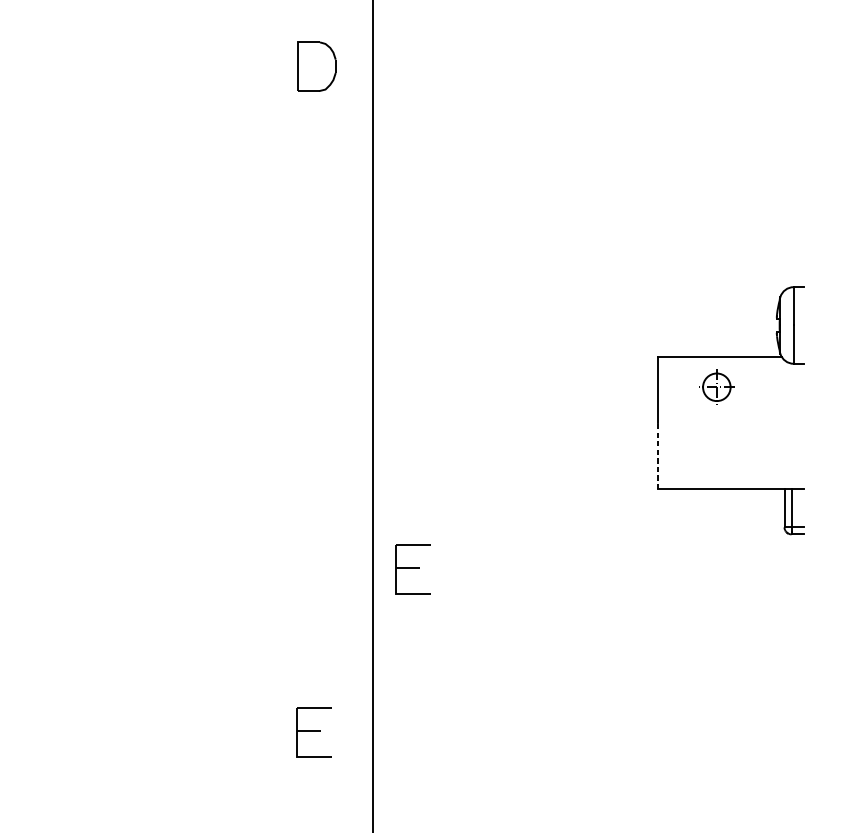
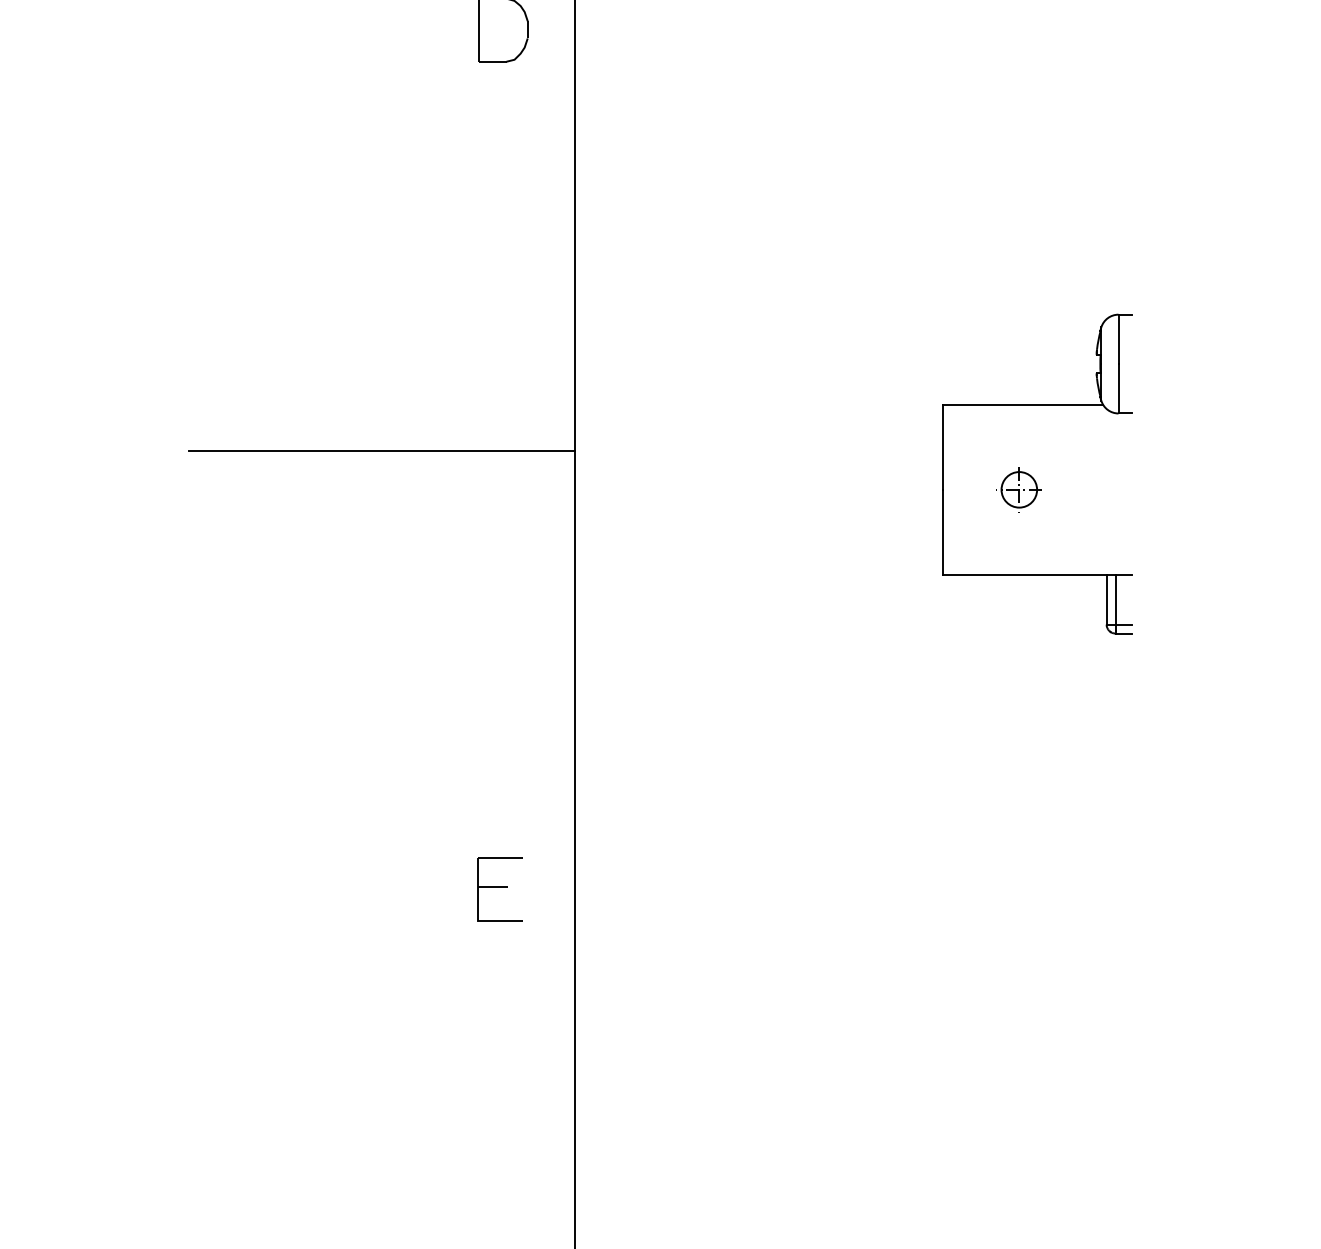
part: (716, 387) -> (1018, 489), moved
line: (223, 393) -> (382, 451), added
line: (658, 456) -> (943, 532), dashed -> solid
part: (413, 569) -> (627, 678), removed

